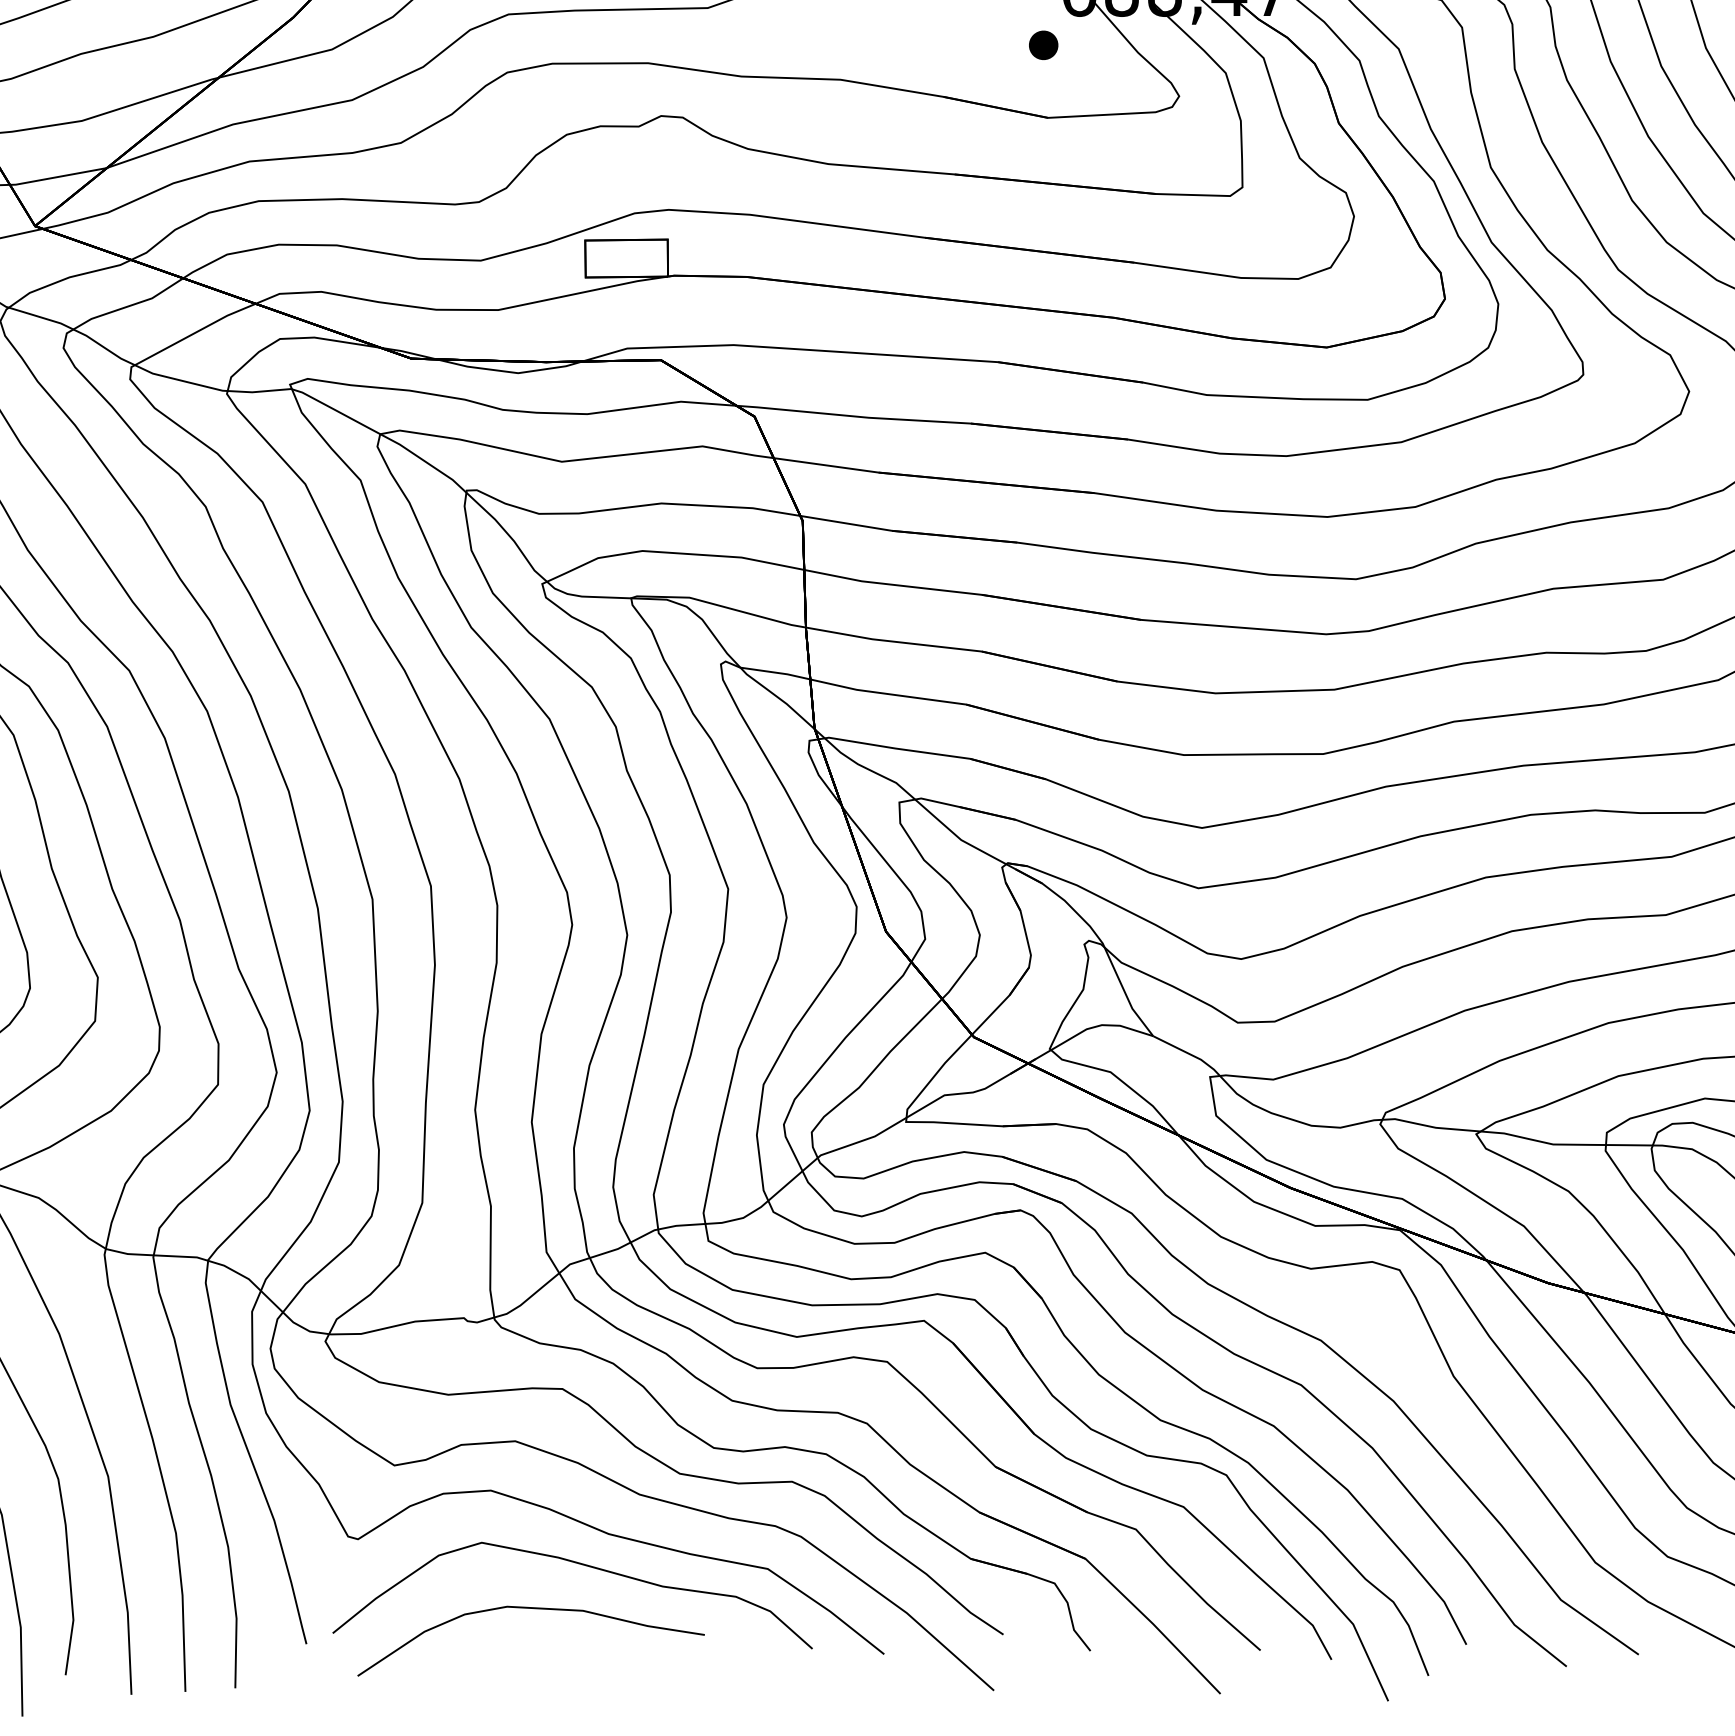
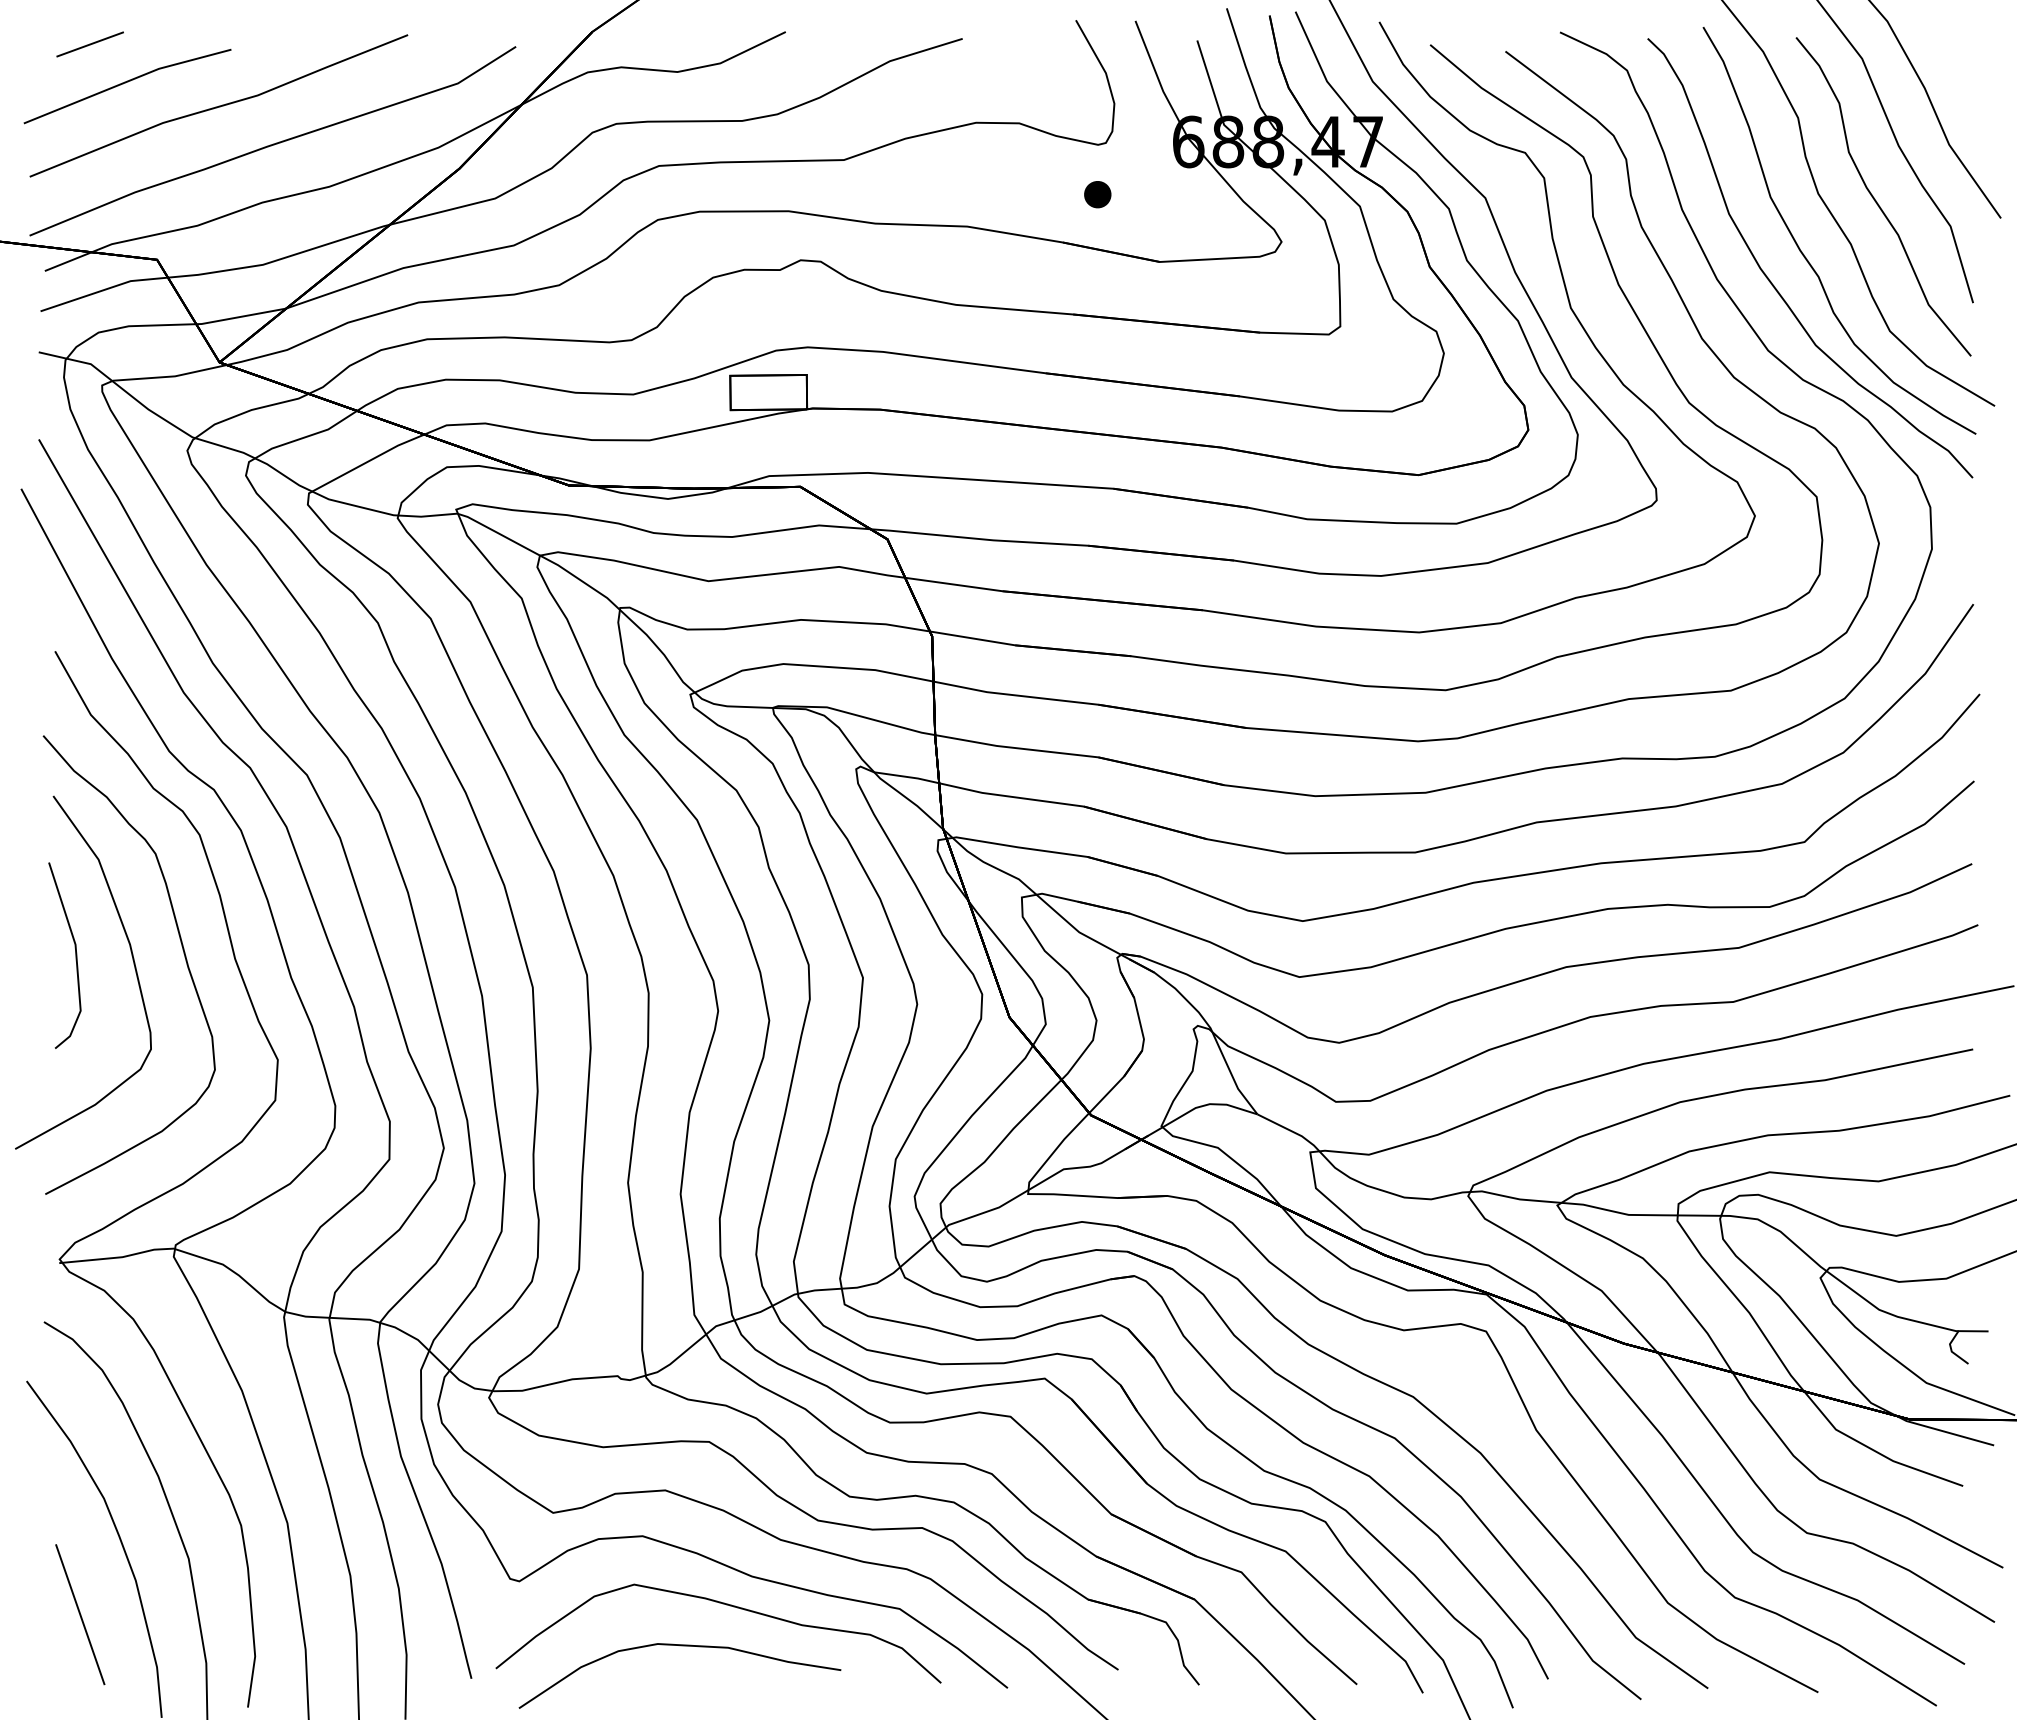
part: (1043, 45) -> (1097, 194), moved

